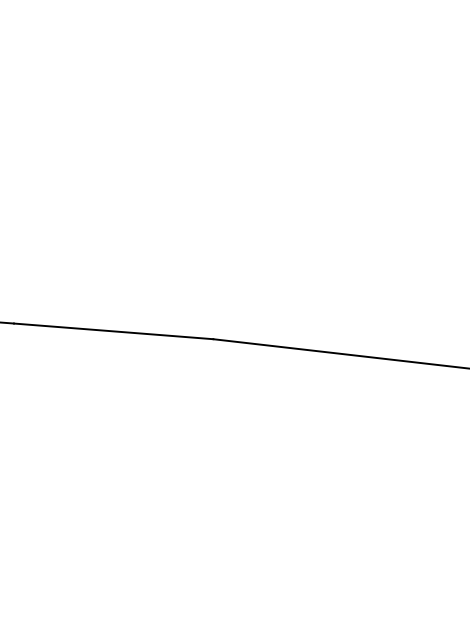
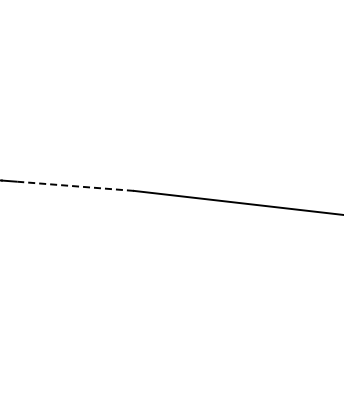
line: (112, 331) -> (74, 186), solid -> dashed

